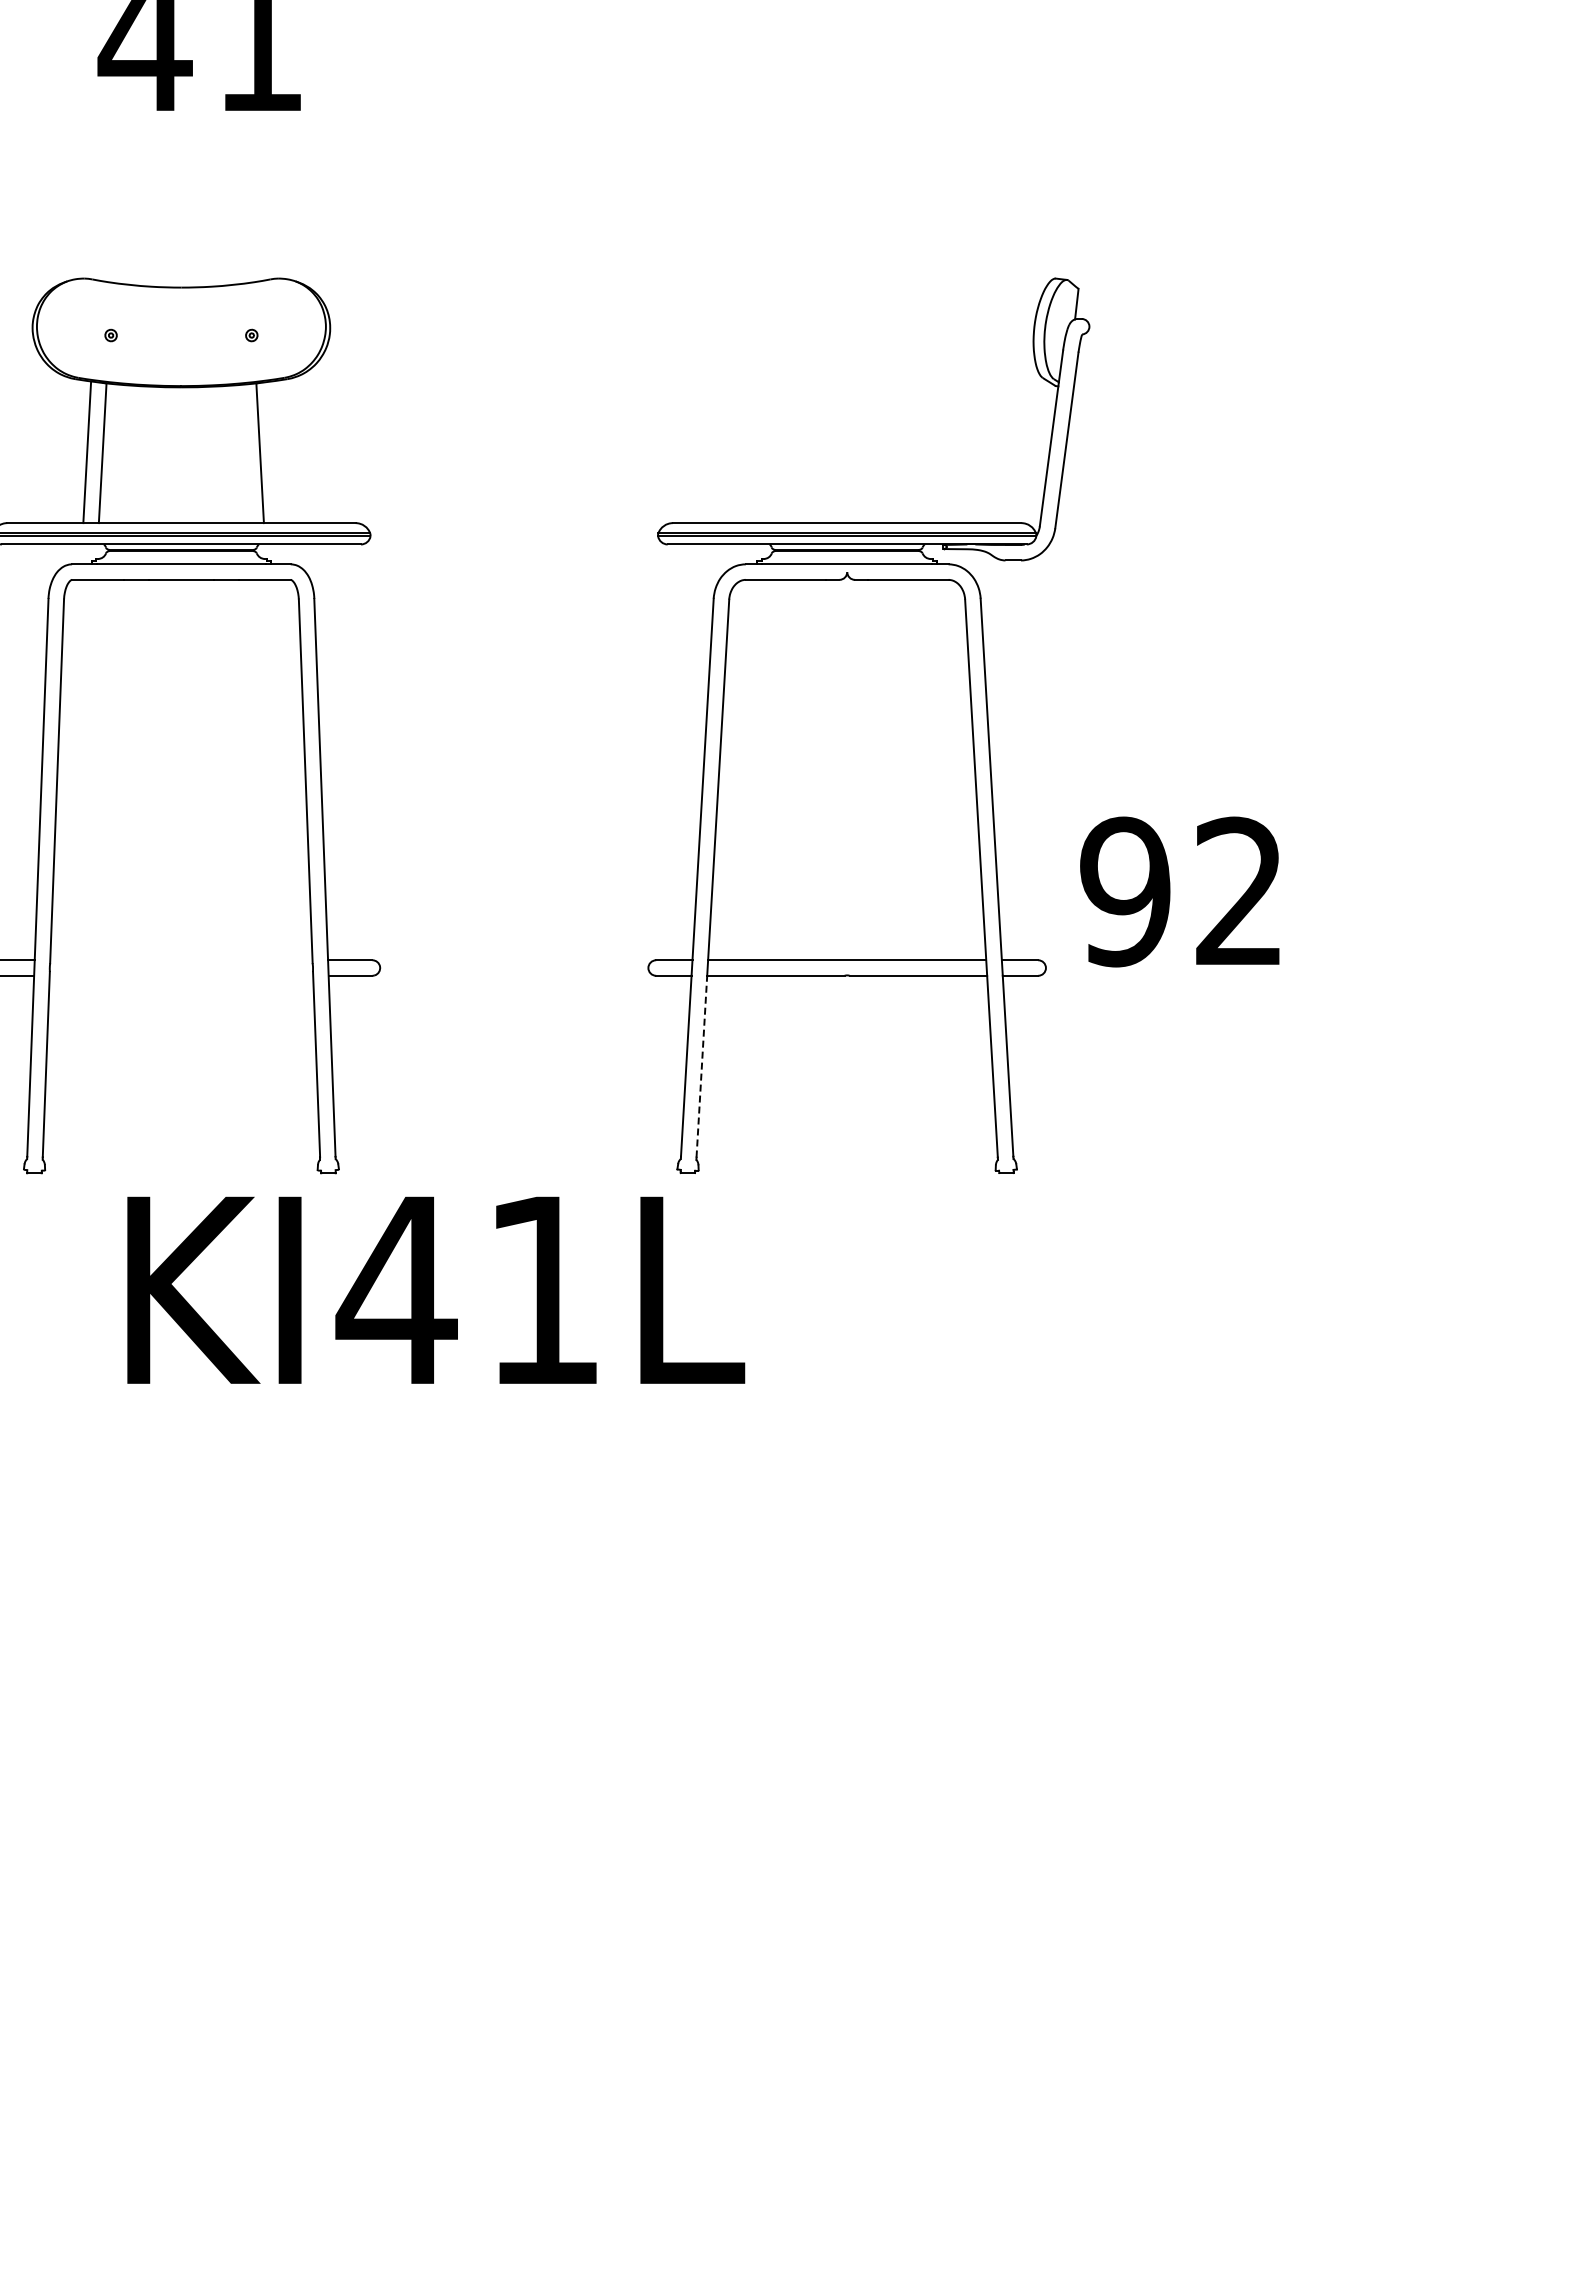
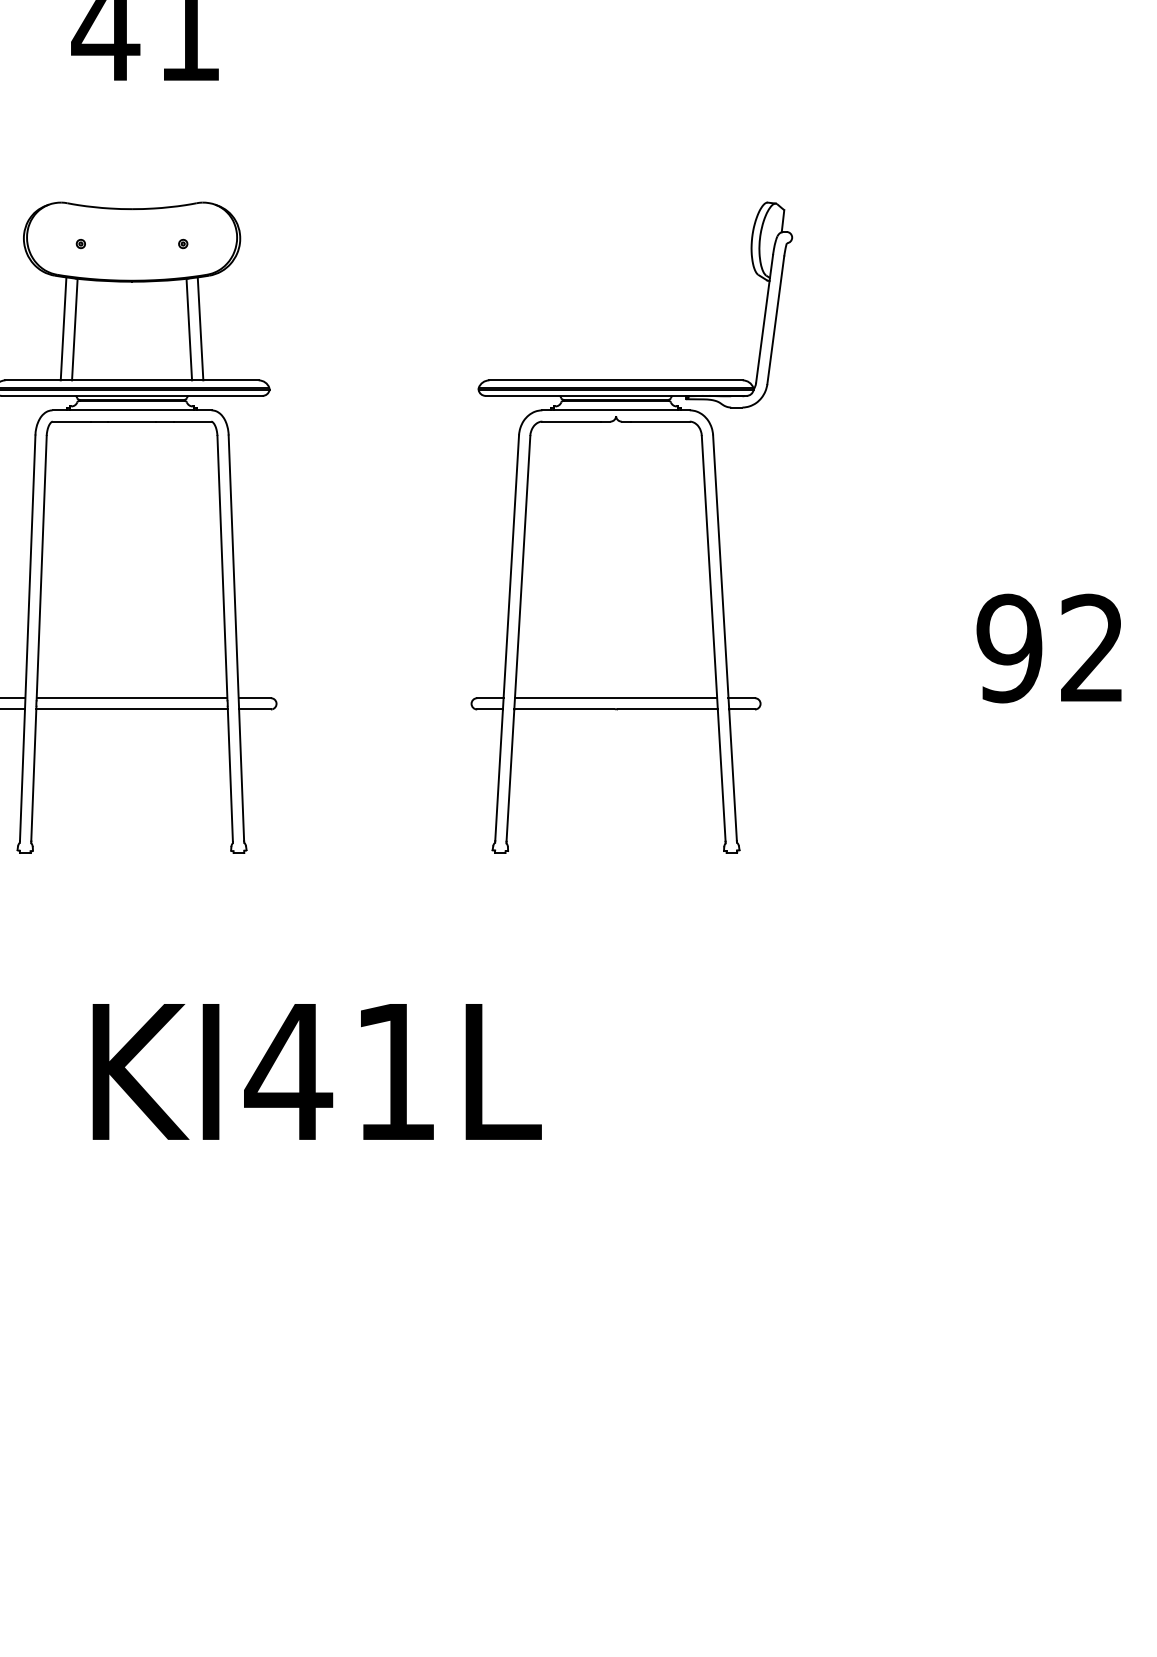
line: (275, 452) -> (200, 329), added
text: (1179, 891) -> (1048, 648), moved
line: (181, 960) -> (132, 698), added
line: (181, 975) -> (132, 709), added
line: (701, 1066) -> (510, 775), dashed -> solid
text: (436, 1289) -> (317, 1071), moved

